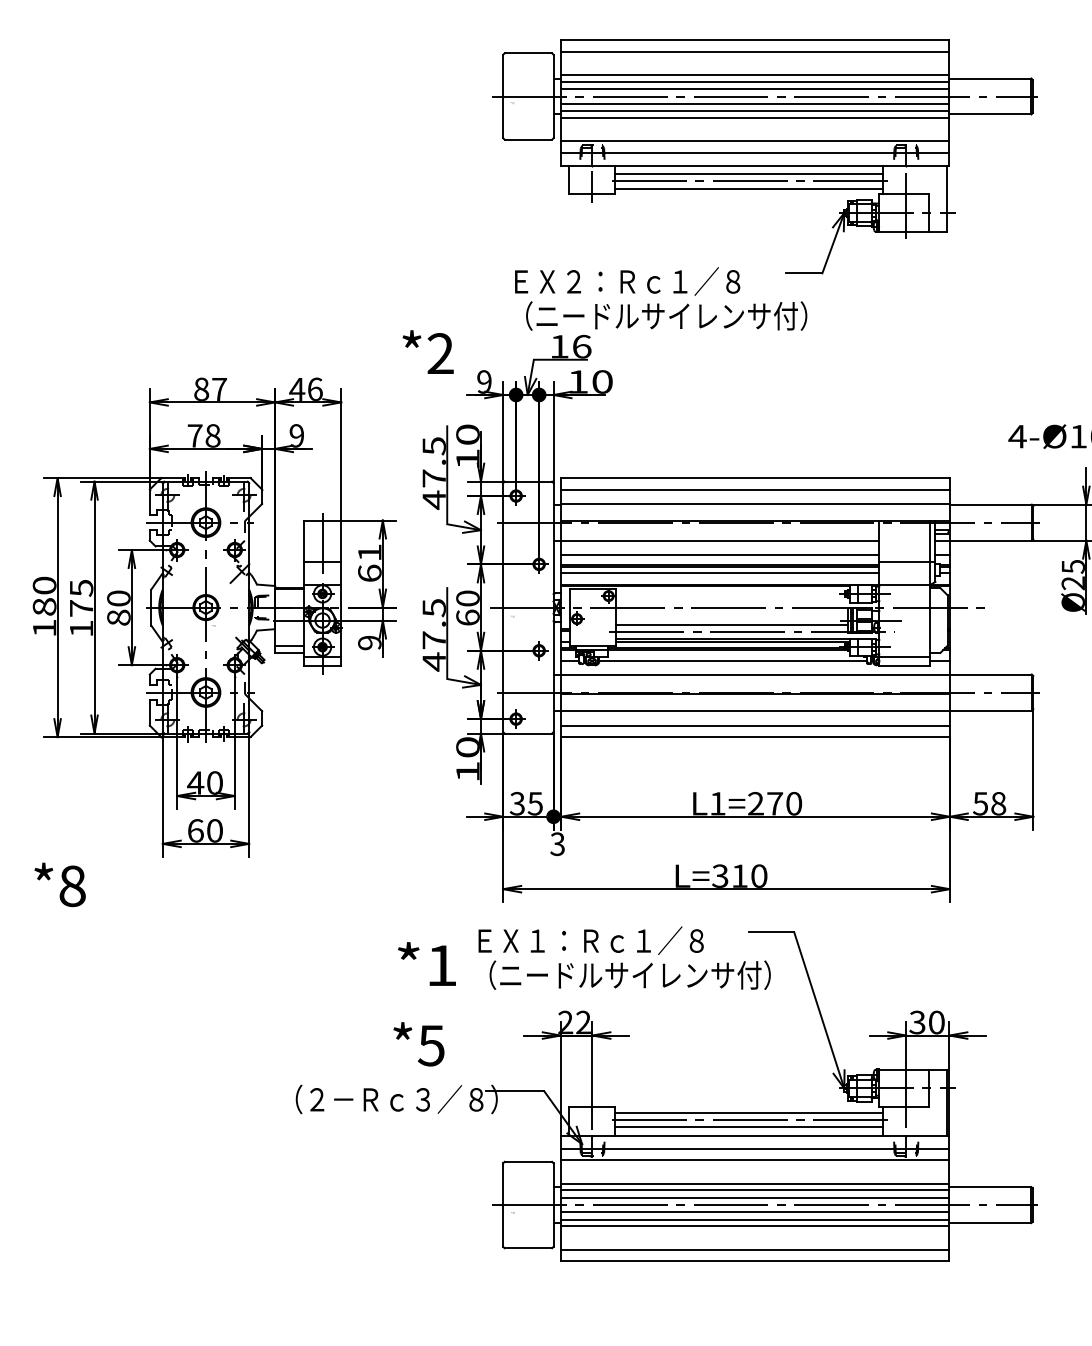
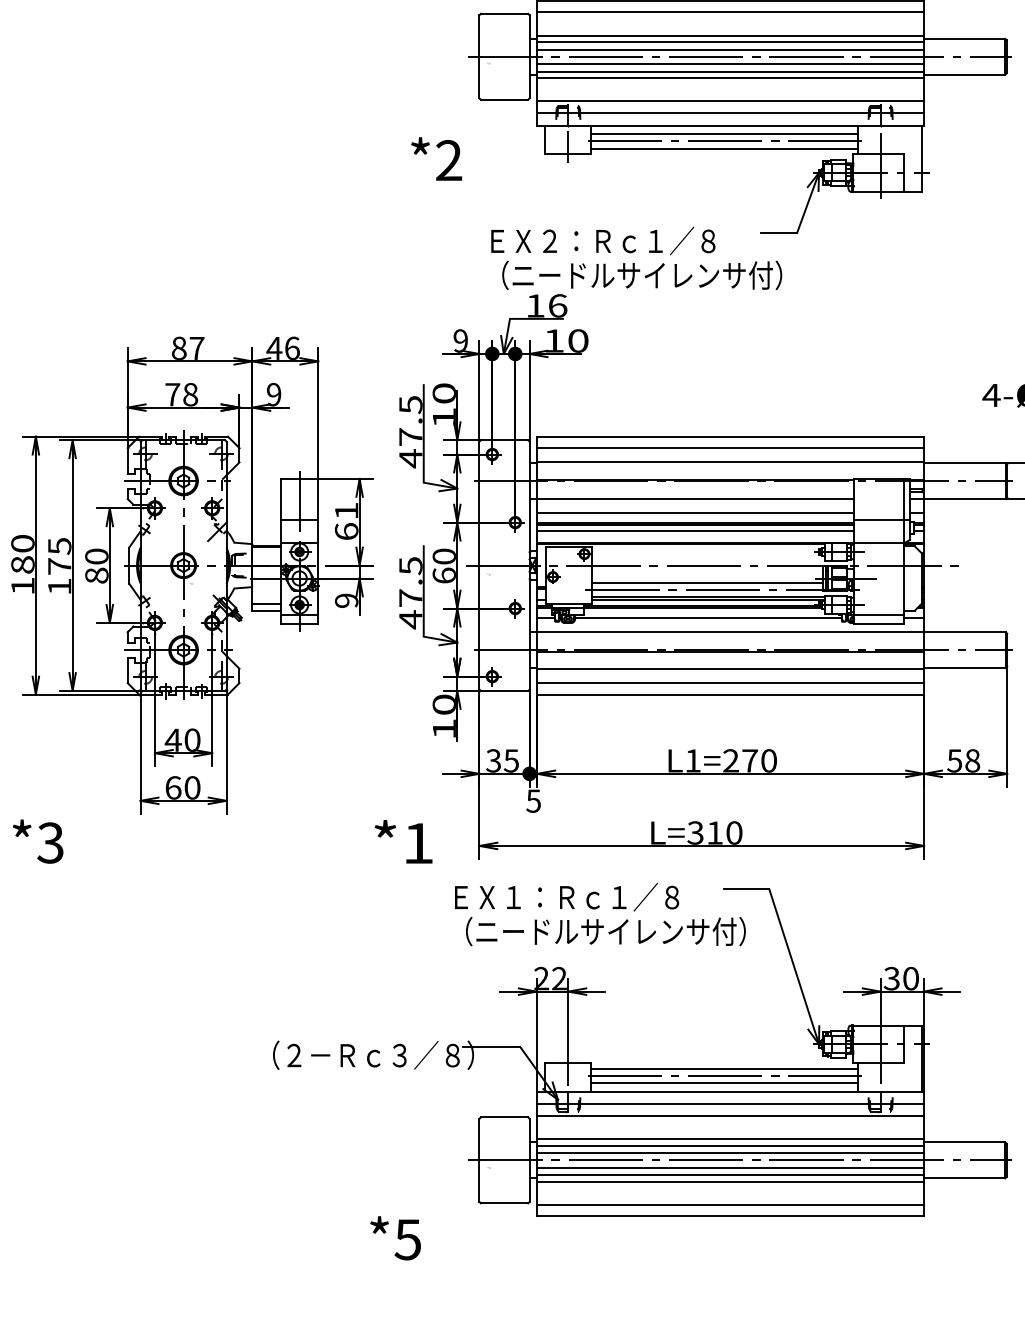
text: (427, 351) -> (435, 158), moved
text: (557, 843) -> (533, 800), 3 -> 5
text: (72, 886) -> (50, 843), *8 -> *3
text: (426, 963) -> (403, 841), moved
text: (418, 1044) -> (395, 1238), moved

